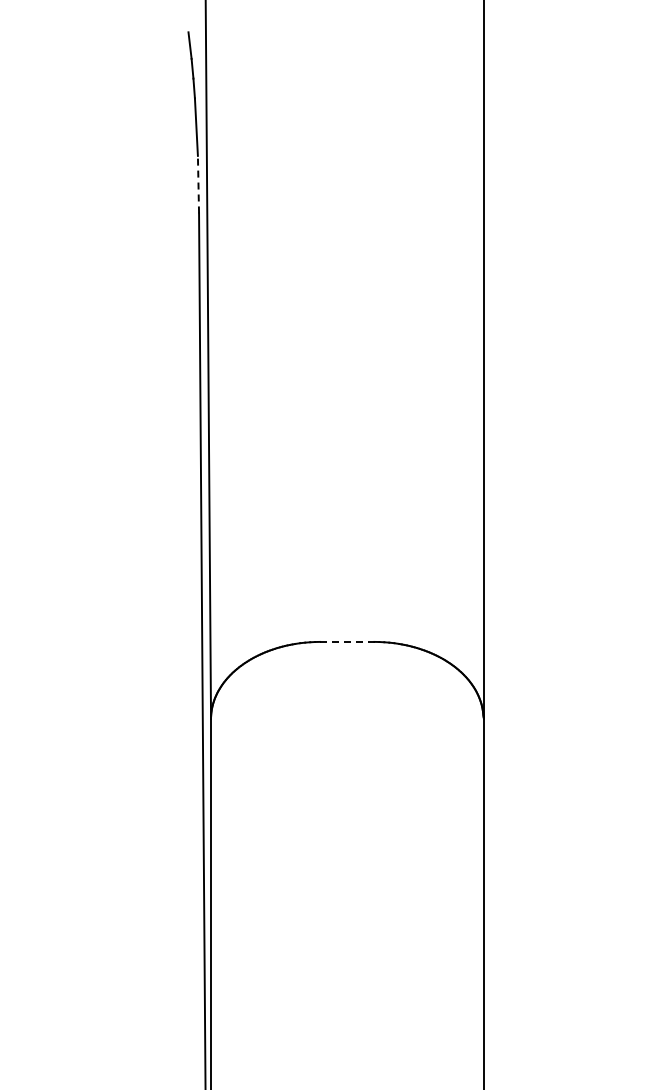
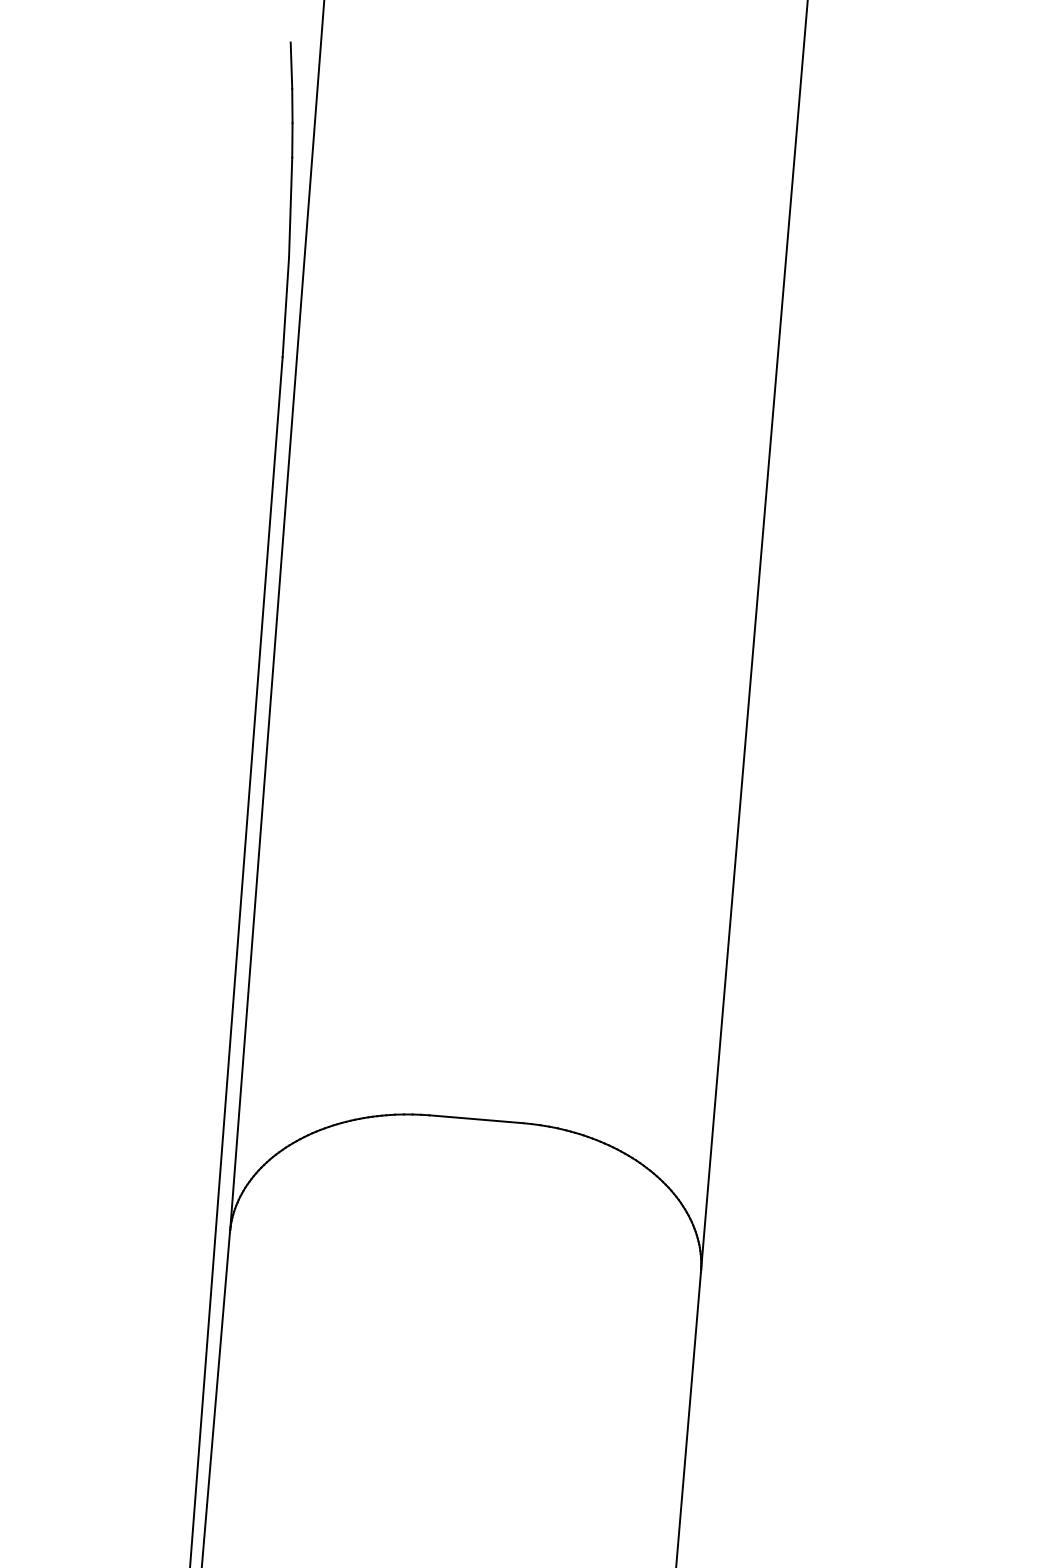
line: (198, 184) -> (285, 307), dashed -> solid
line: (346, 641) -> (475, 1118), dashed -> solid

